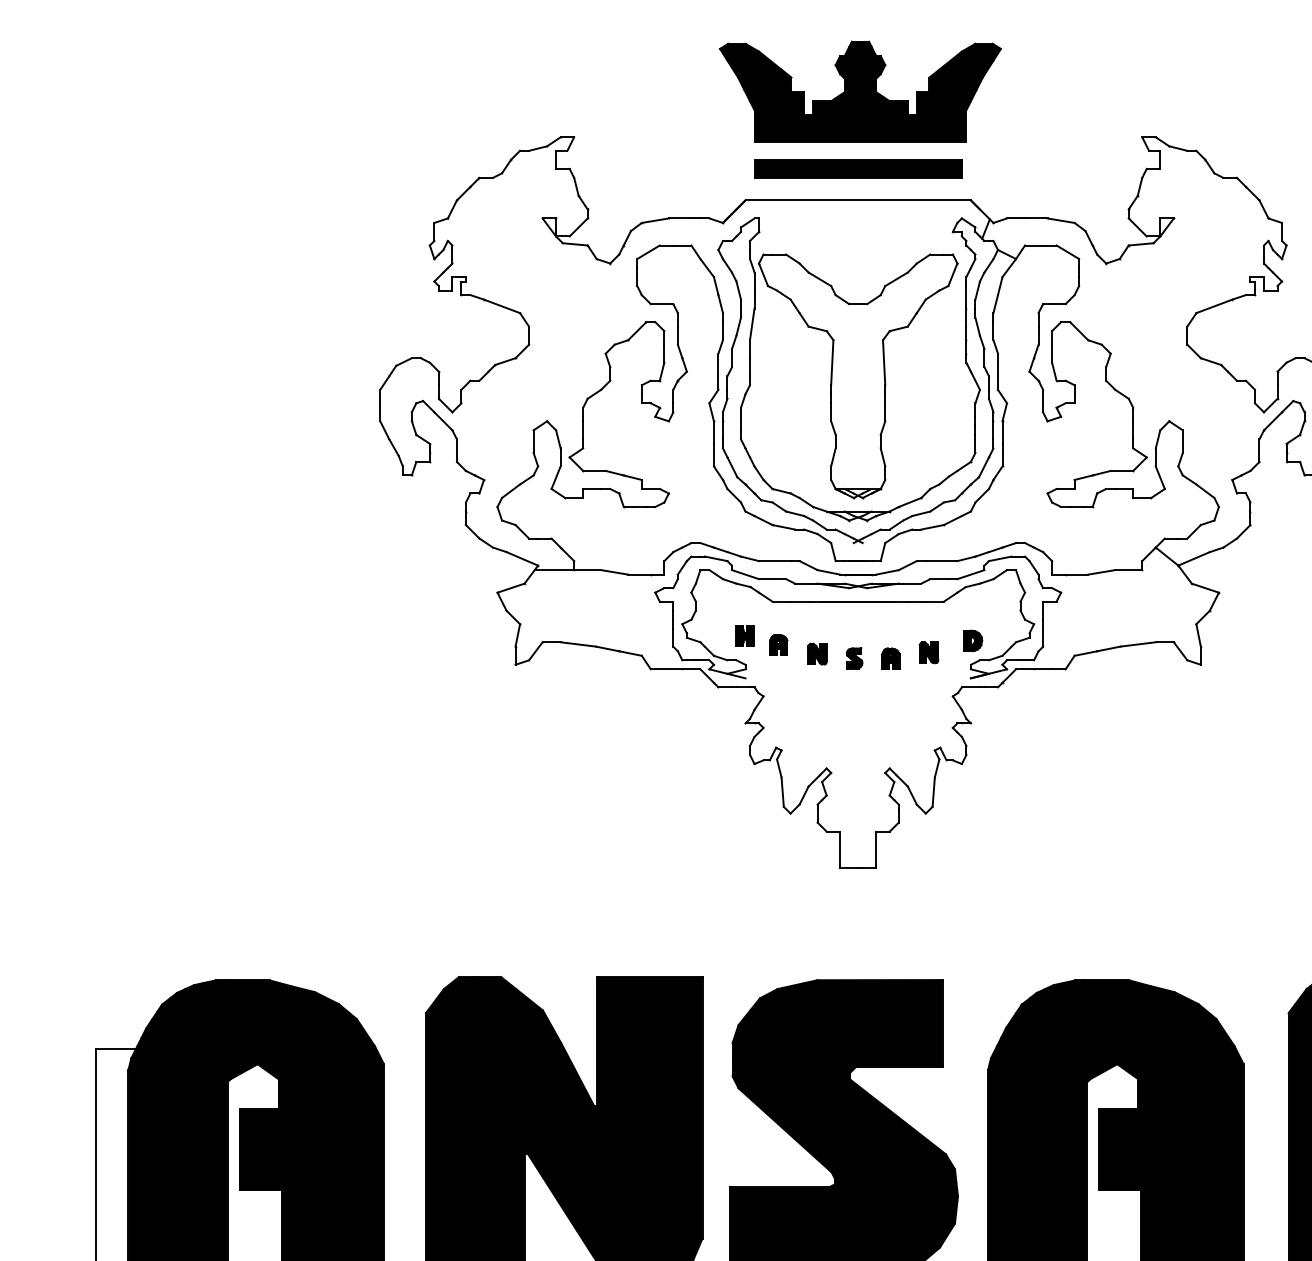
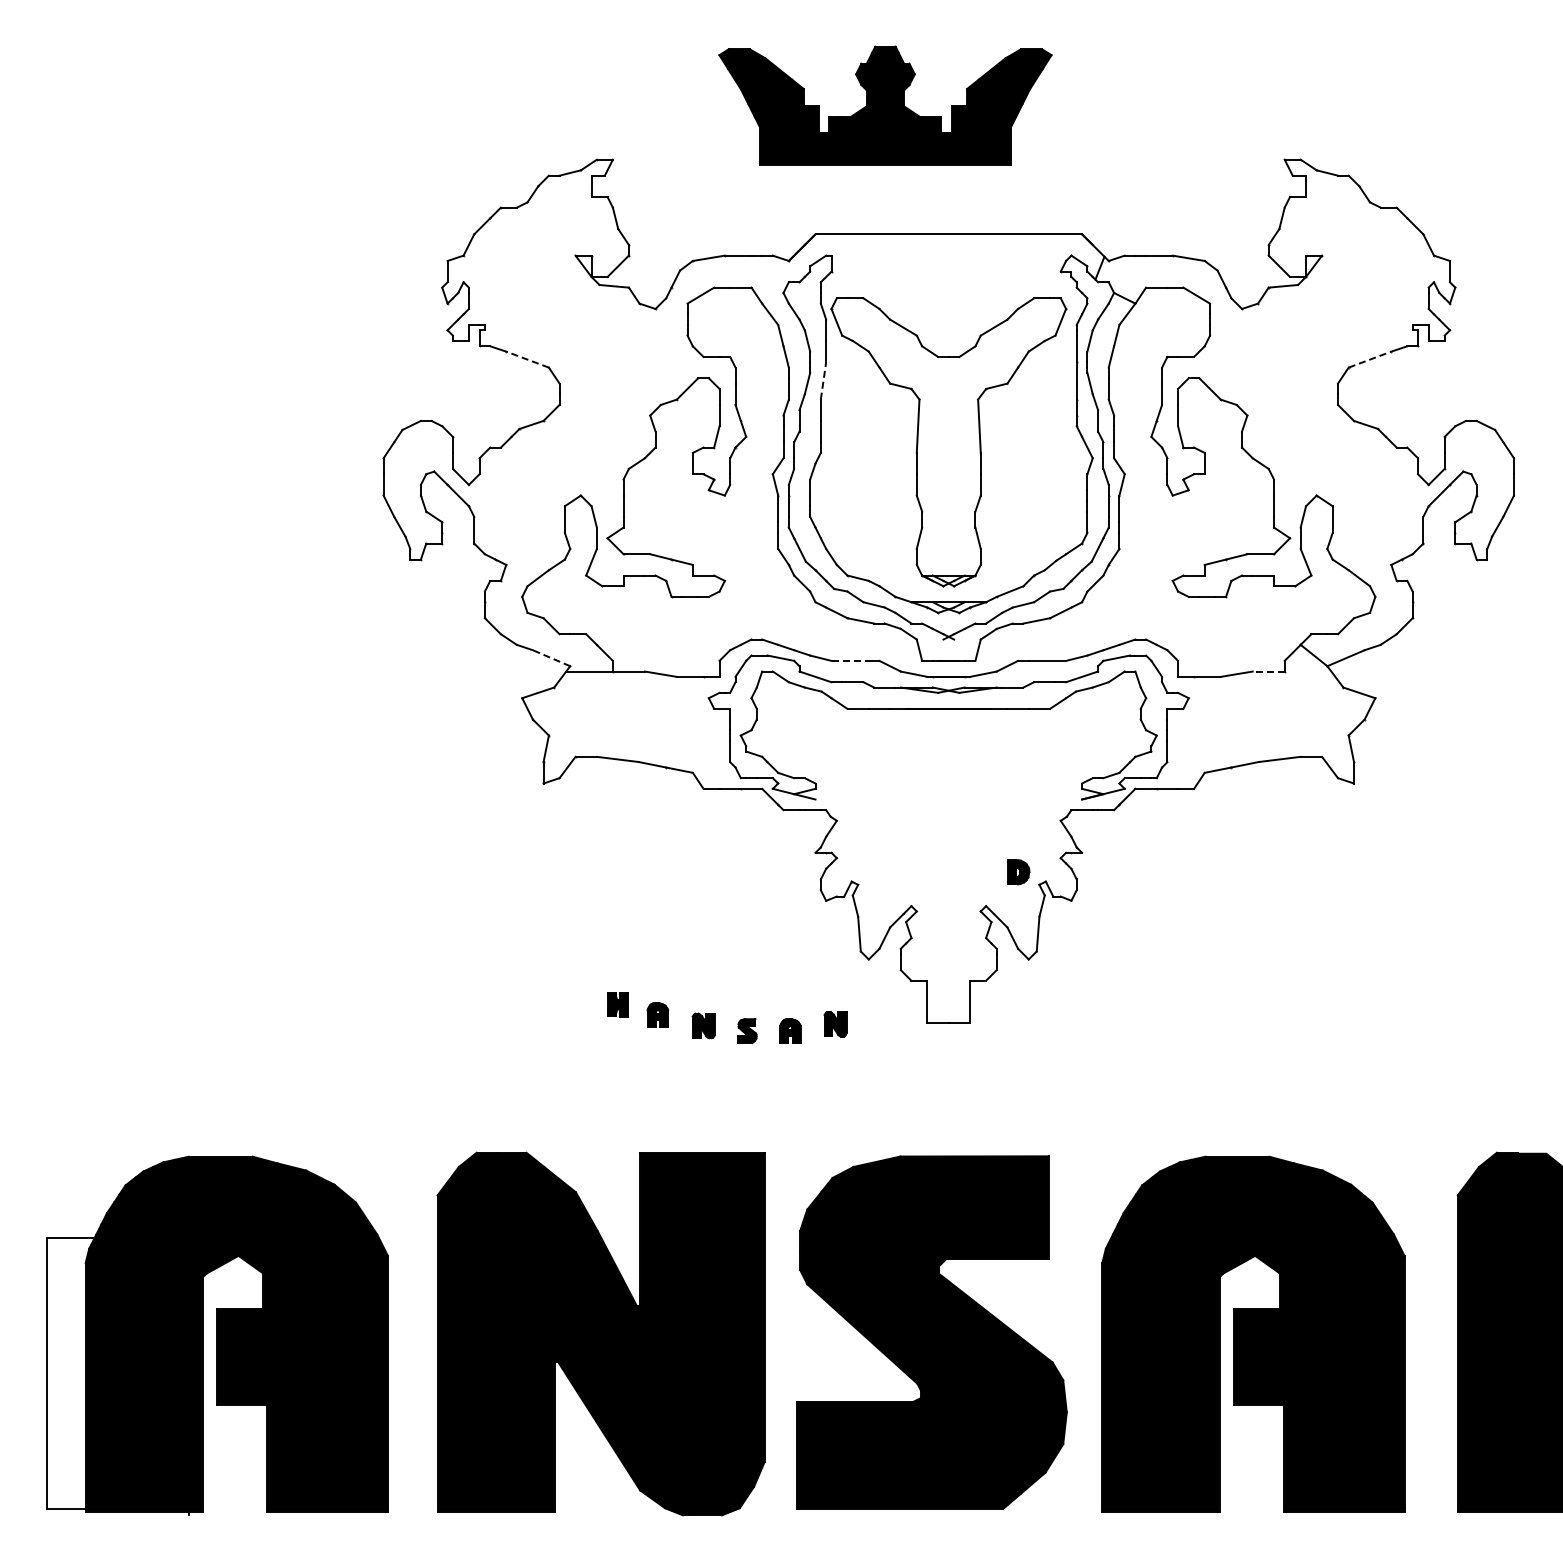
part: (860, 91) -> (885, 105), moved
part: (857, 168) -> (948, 196), removed
line: (501, 306) -> (527, 359), solid -> dashed
line: (1214, 306) -> (1370, 359), solid -> dashed
line: (752, 324) -> (823, 380), solid -> dashed
line: (522, 559) -> (551, 658), solid -> dashed
line: (775, 560) -> (850, 660), solid -> dashed
line: (1128, 570) -> (1268, 671), solid -> dashed
part: (972, 641) -> (1018, 872), moved
part: (846, 652) -> (737, 1023), moved

